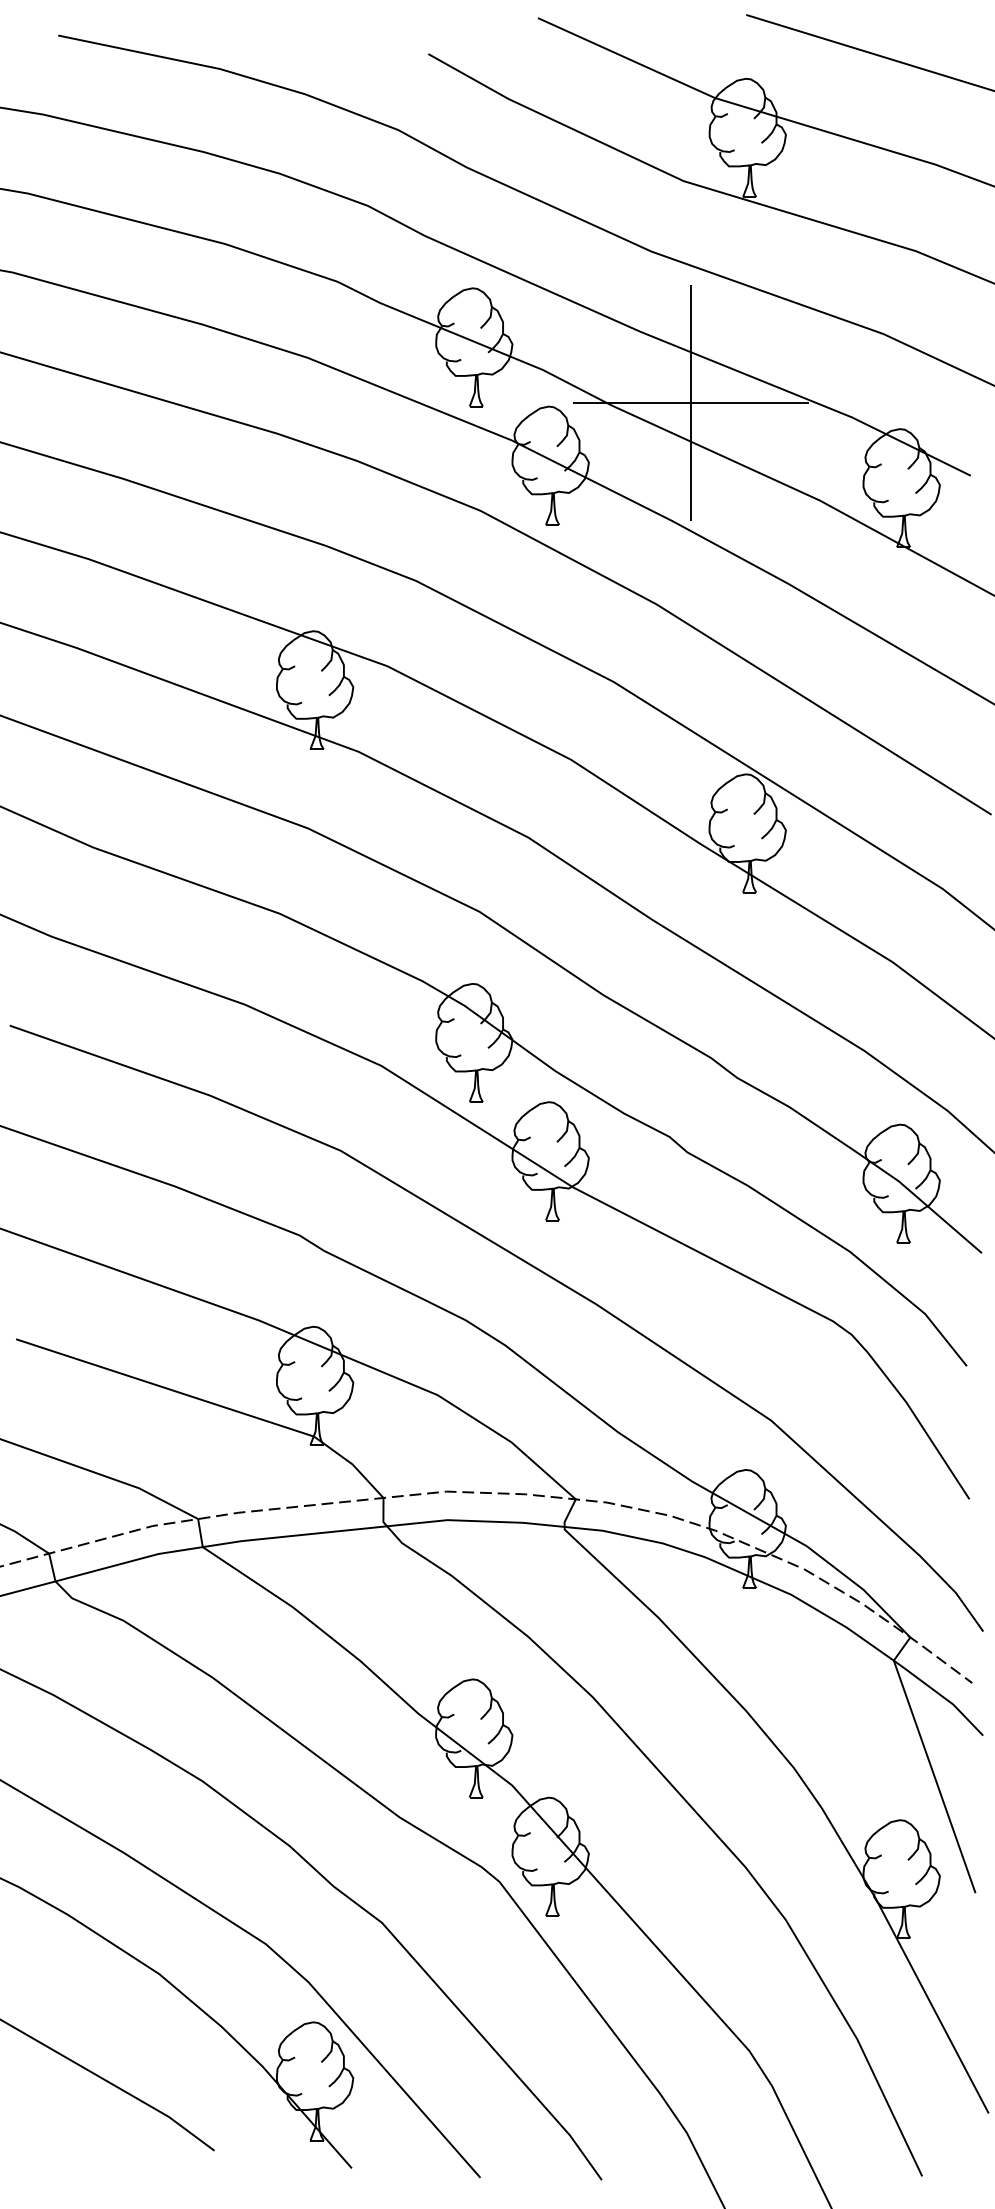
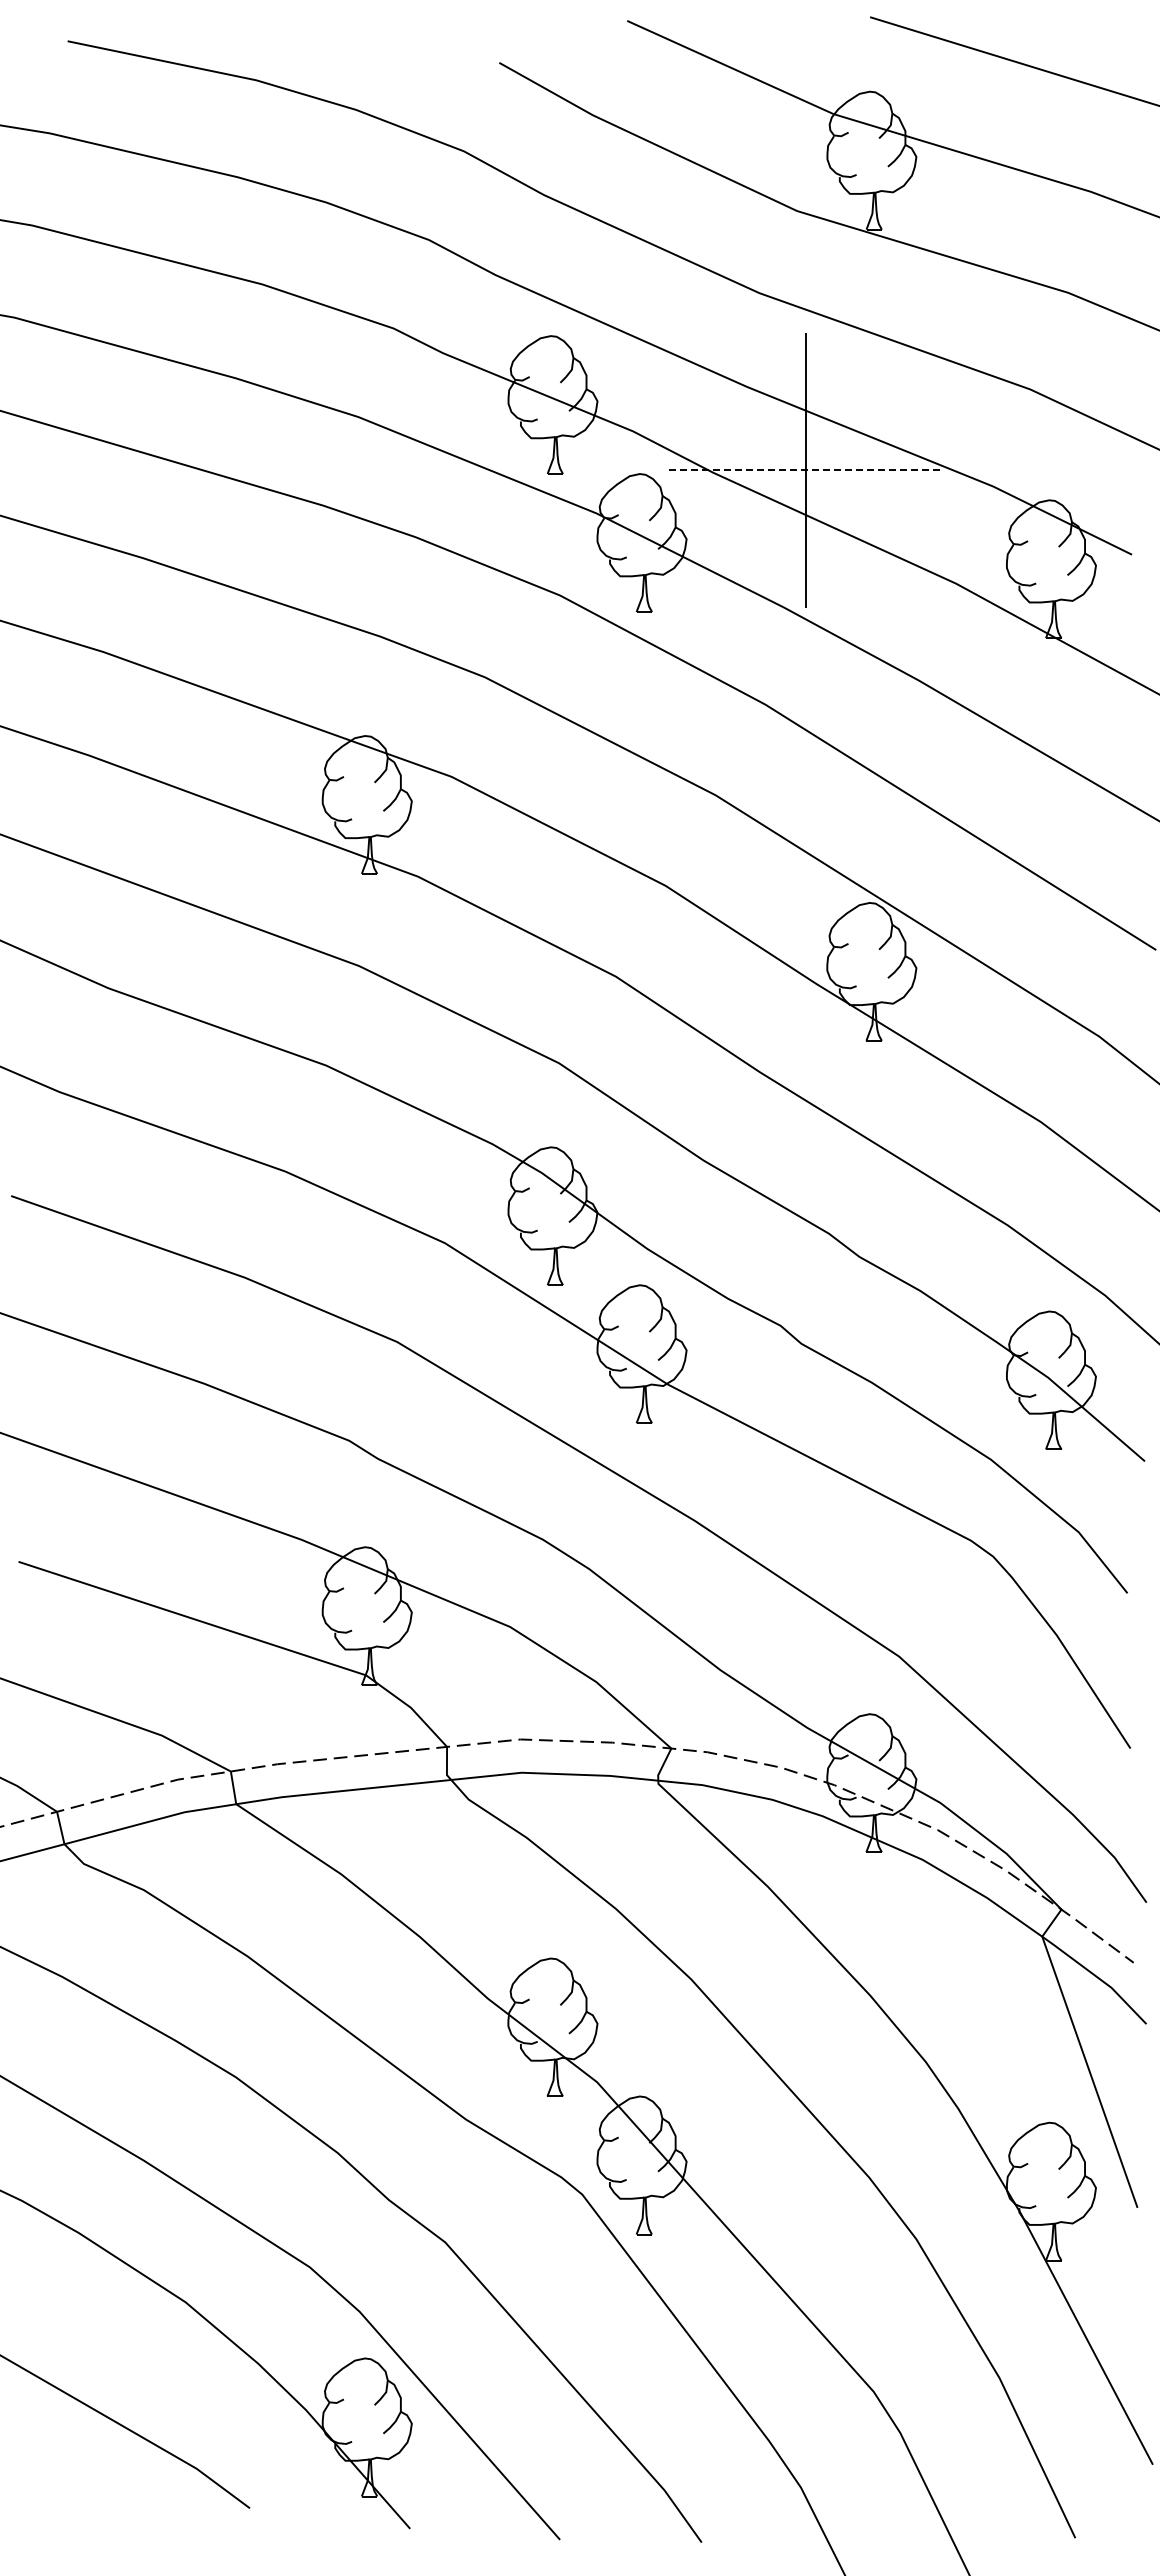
line: (691, 403) -> (806, 470), solid -> dashed

